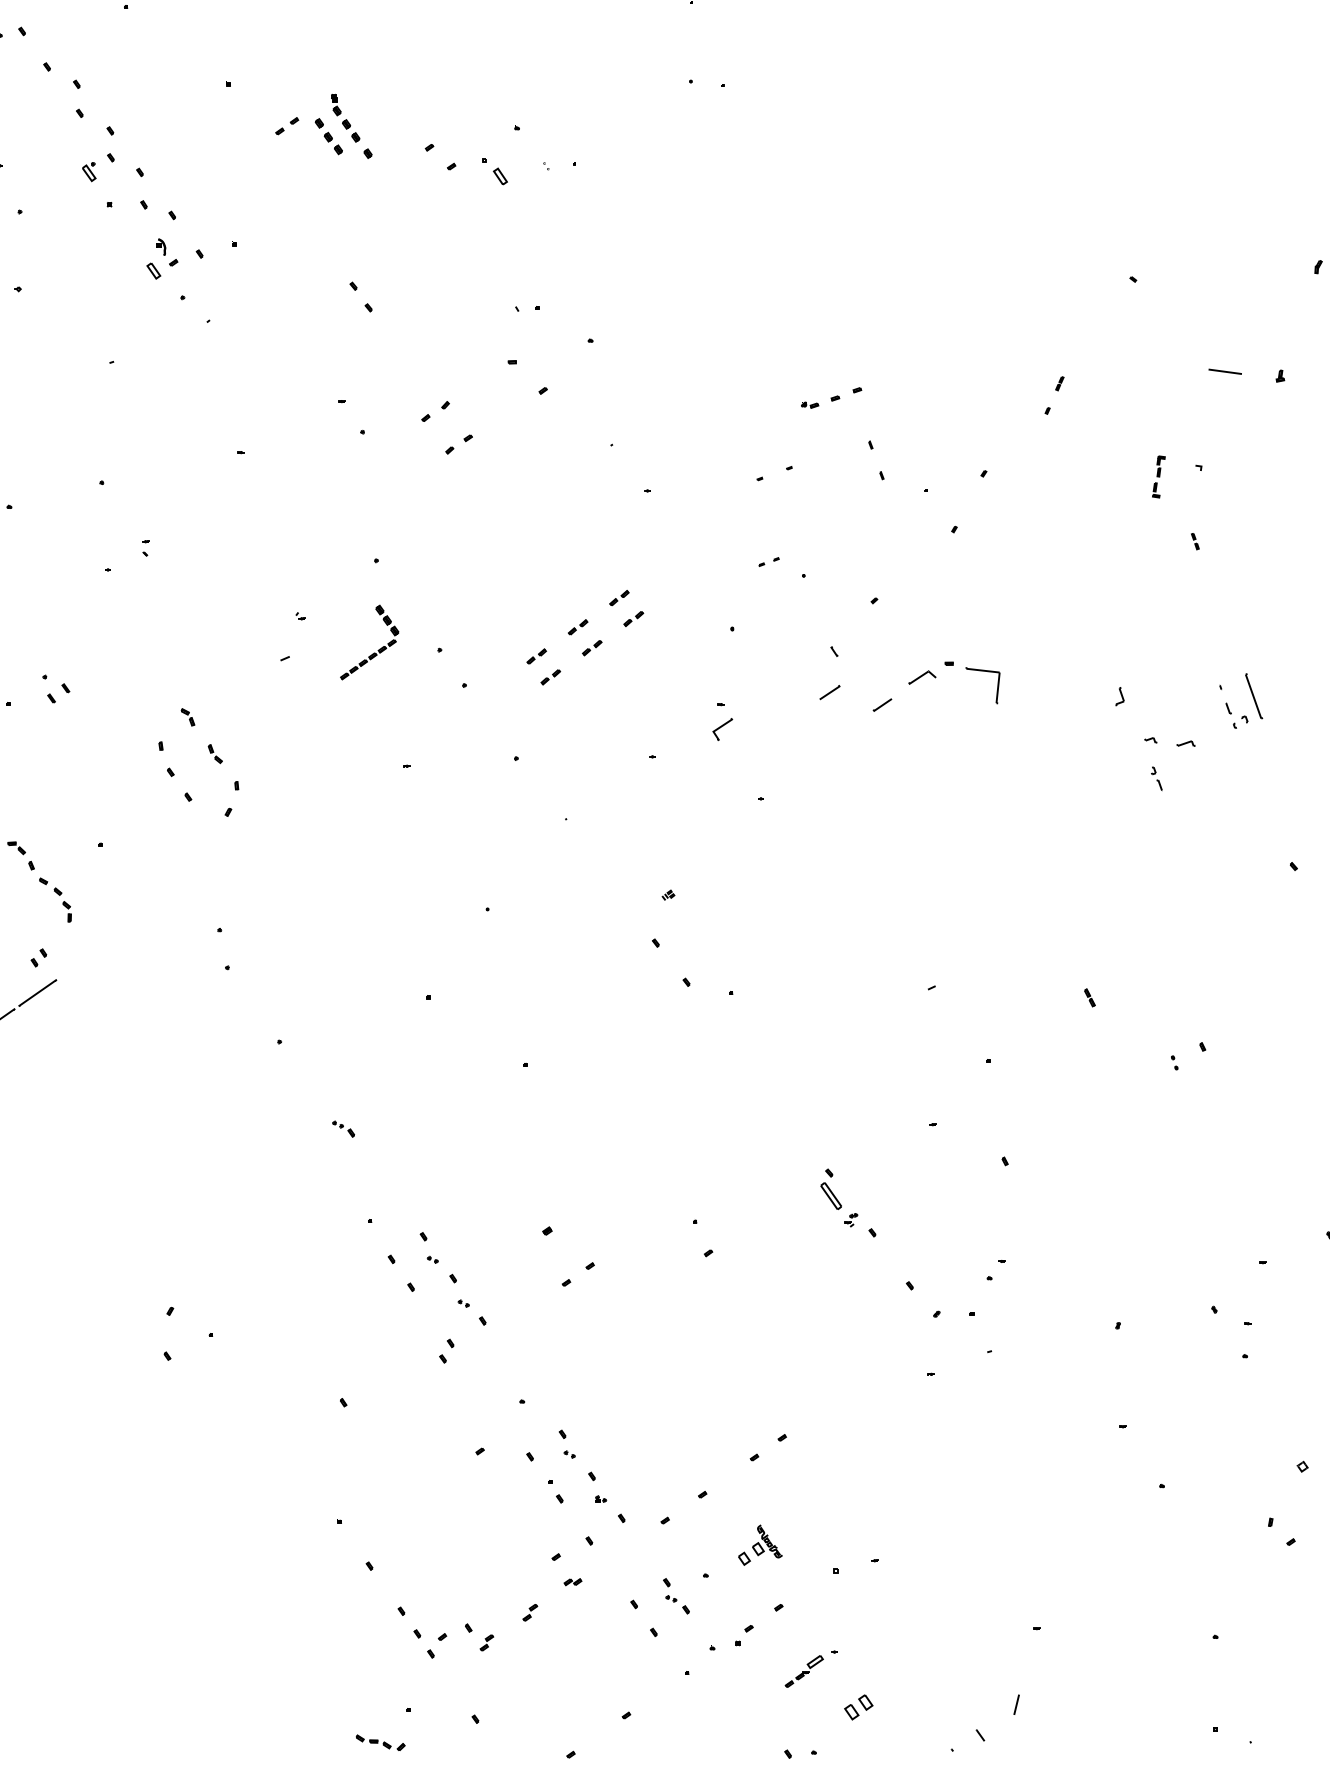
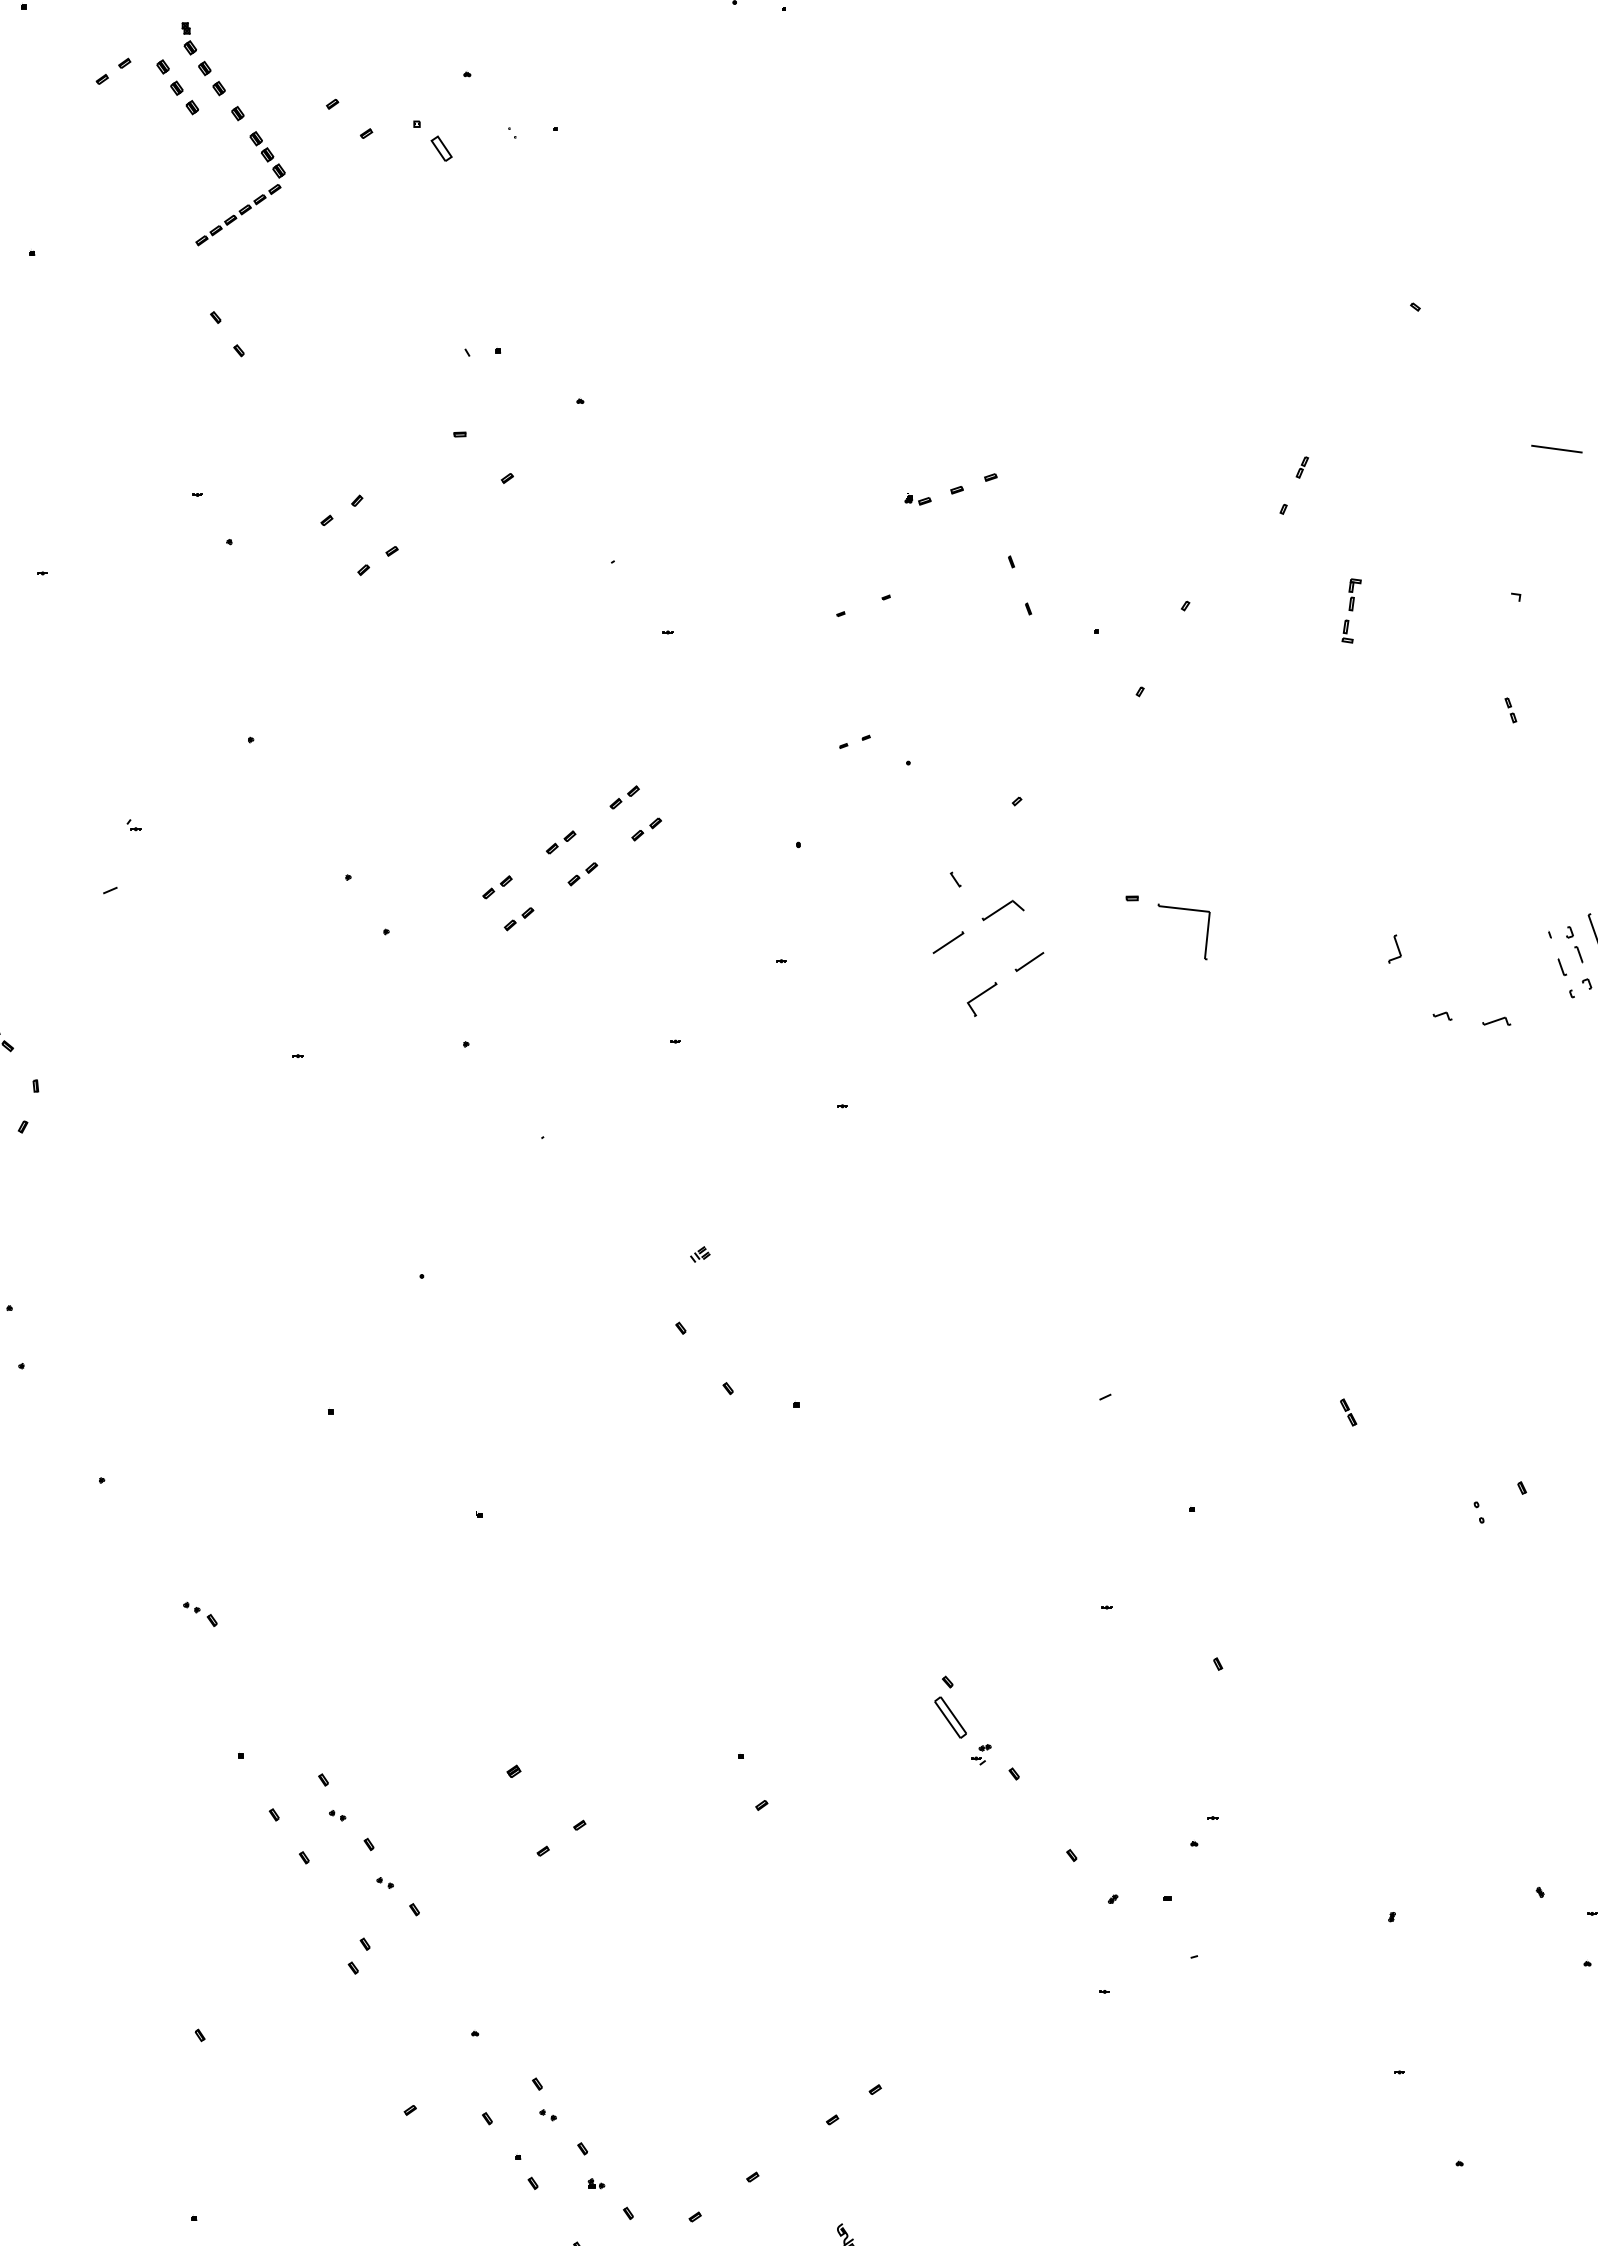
part: (1158, 476) -> (1351, 610), moved
part: (374, 652) -> (247, 204), moved
part: (922, 677) -> (1003, 910), moved
line: (721, 727) -> (980, 996), moved
part: (1156, 778) -> (1574, 944), moved

